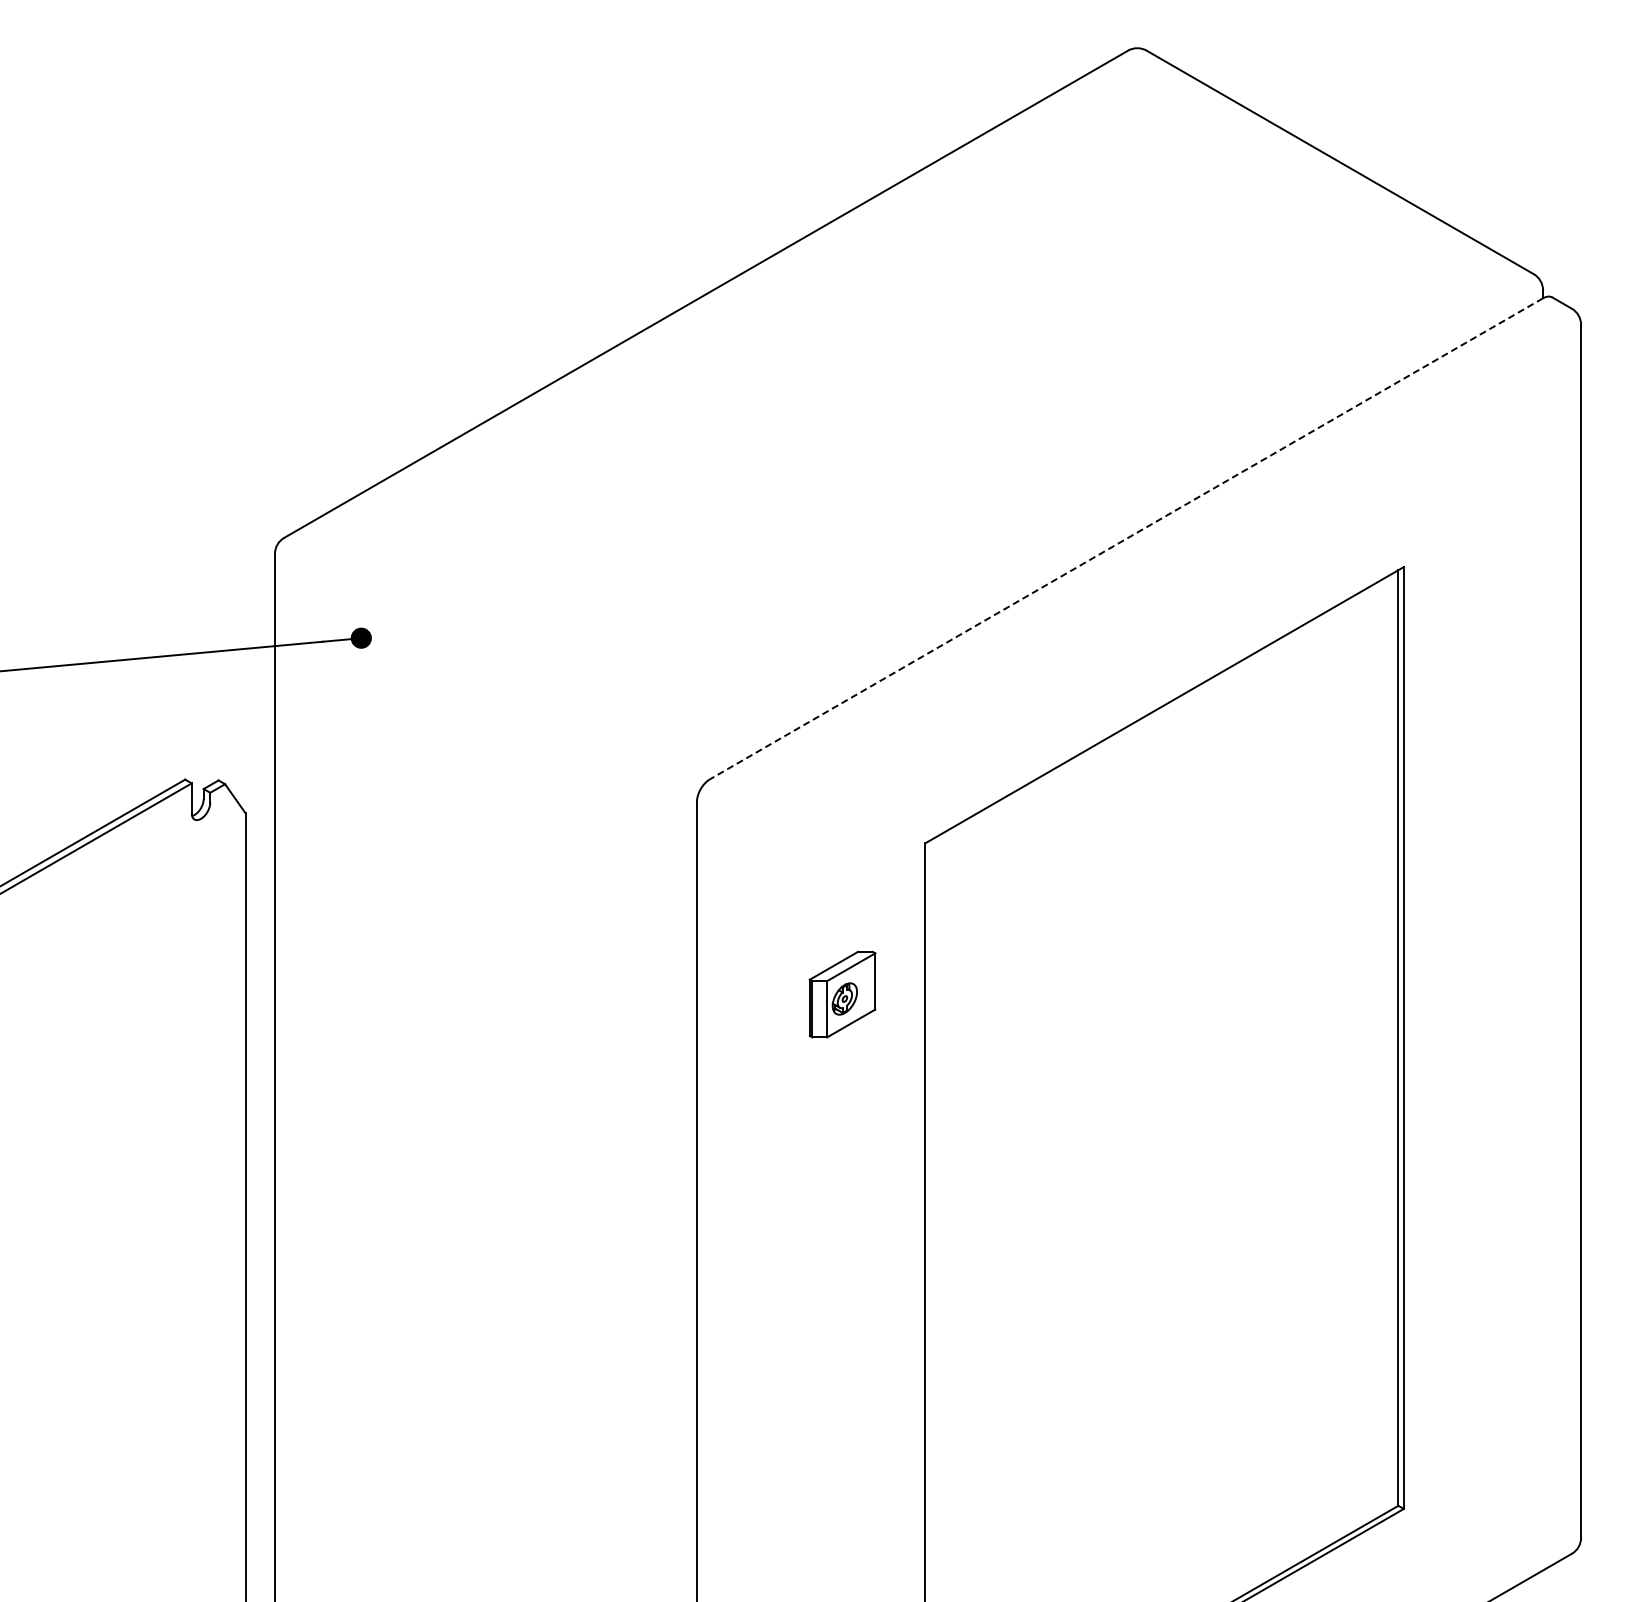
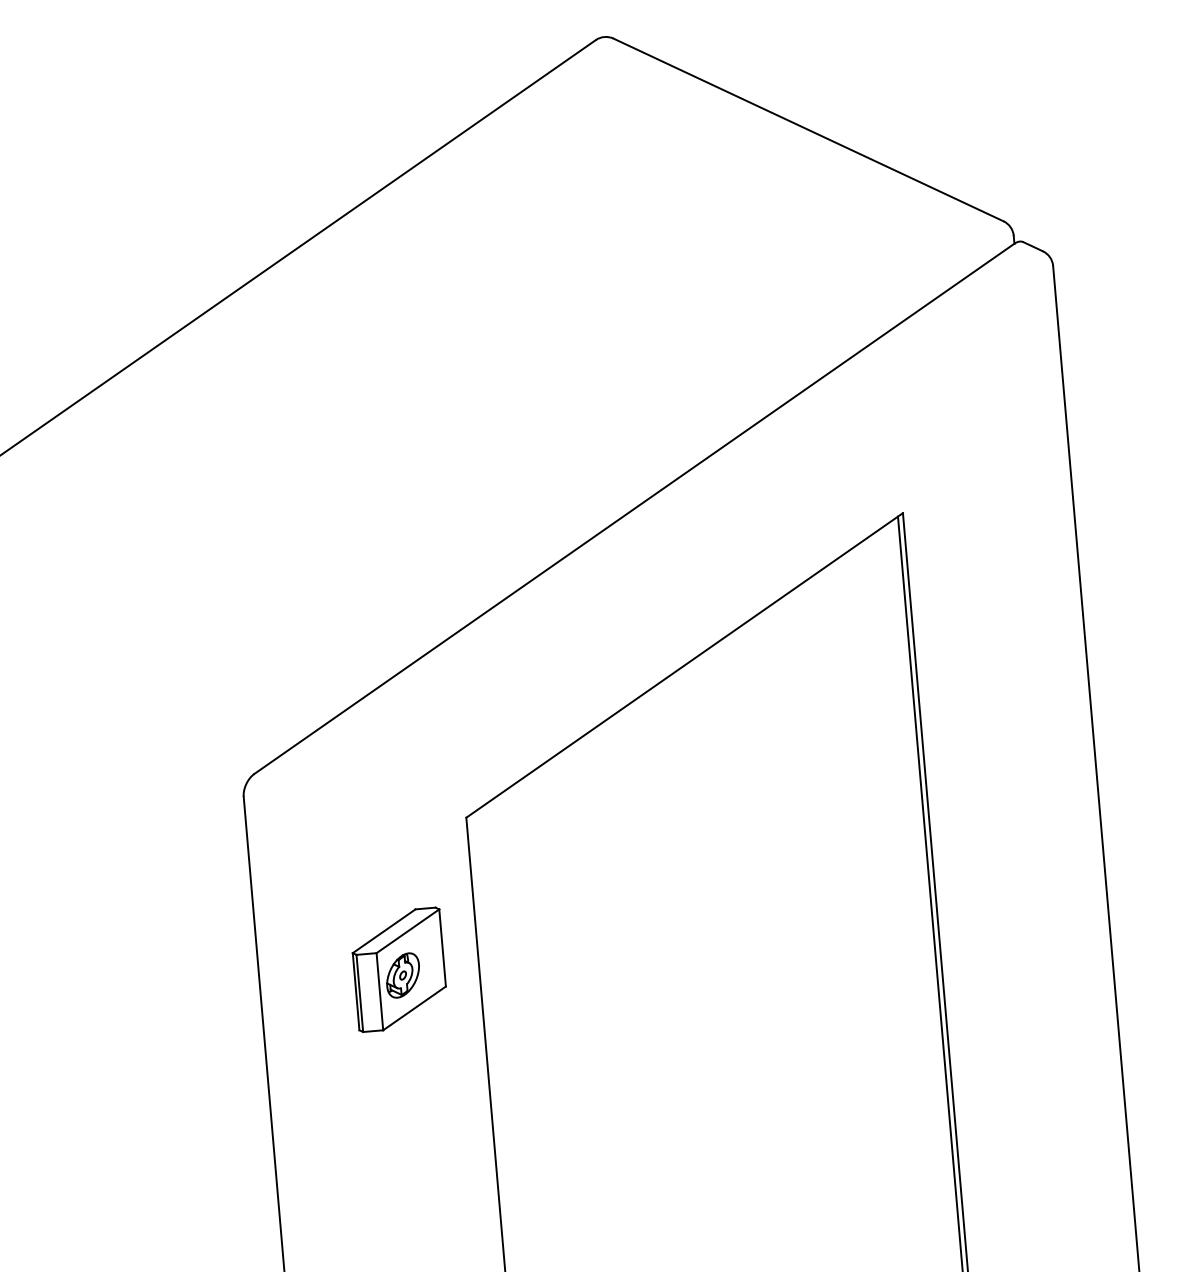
line: (1126, 538) -> (634, 508), dashed -> solid
part: (842, 994) -> (399, 969), size x1.43

